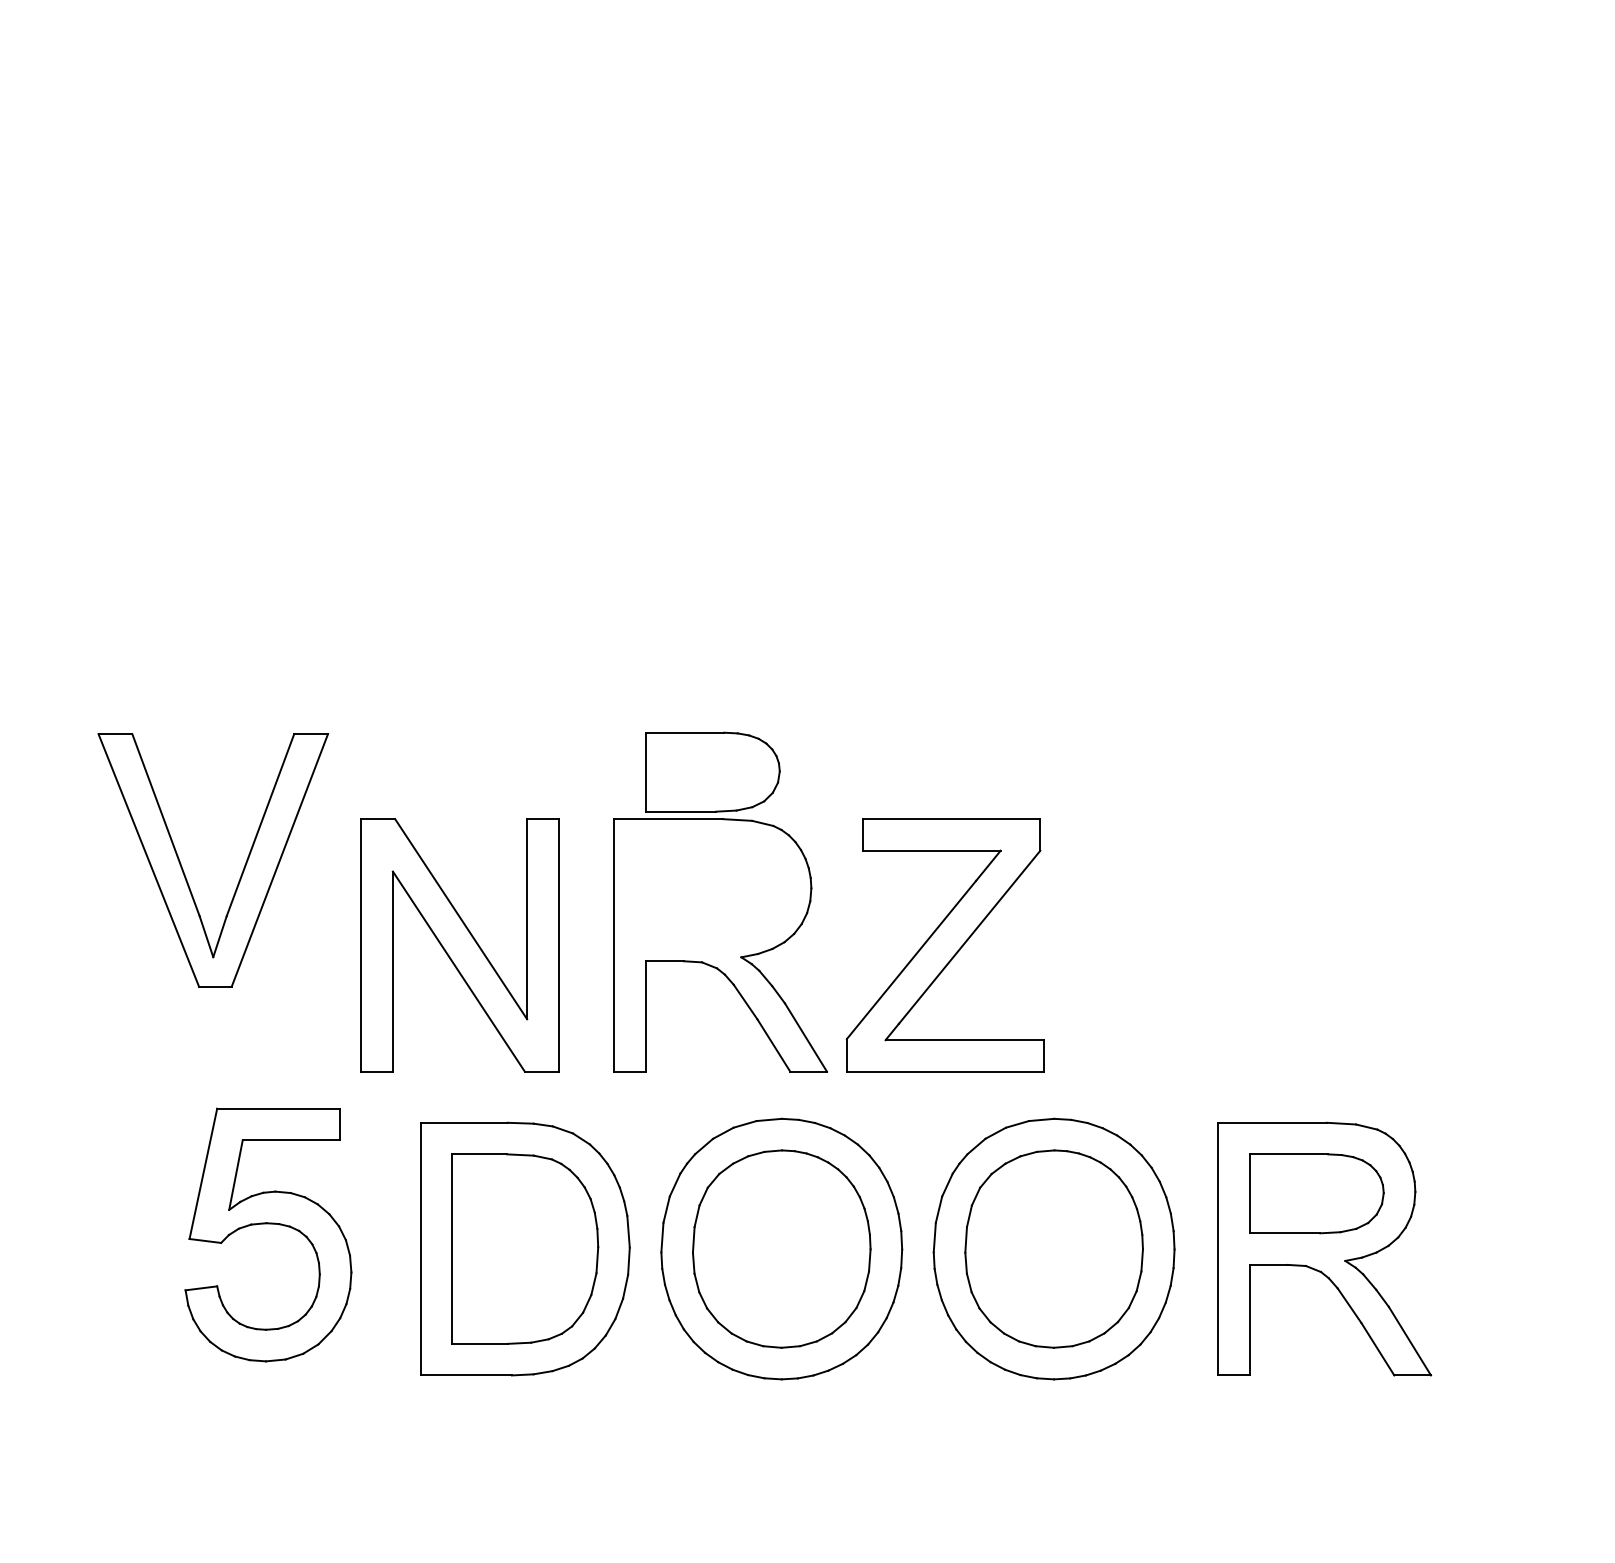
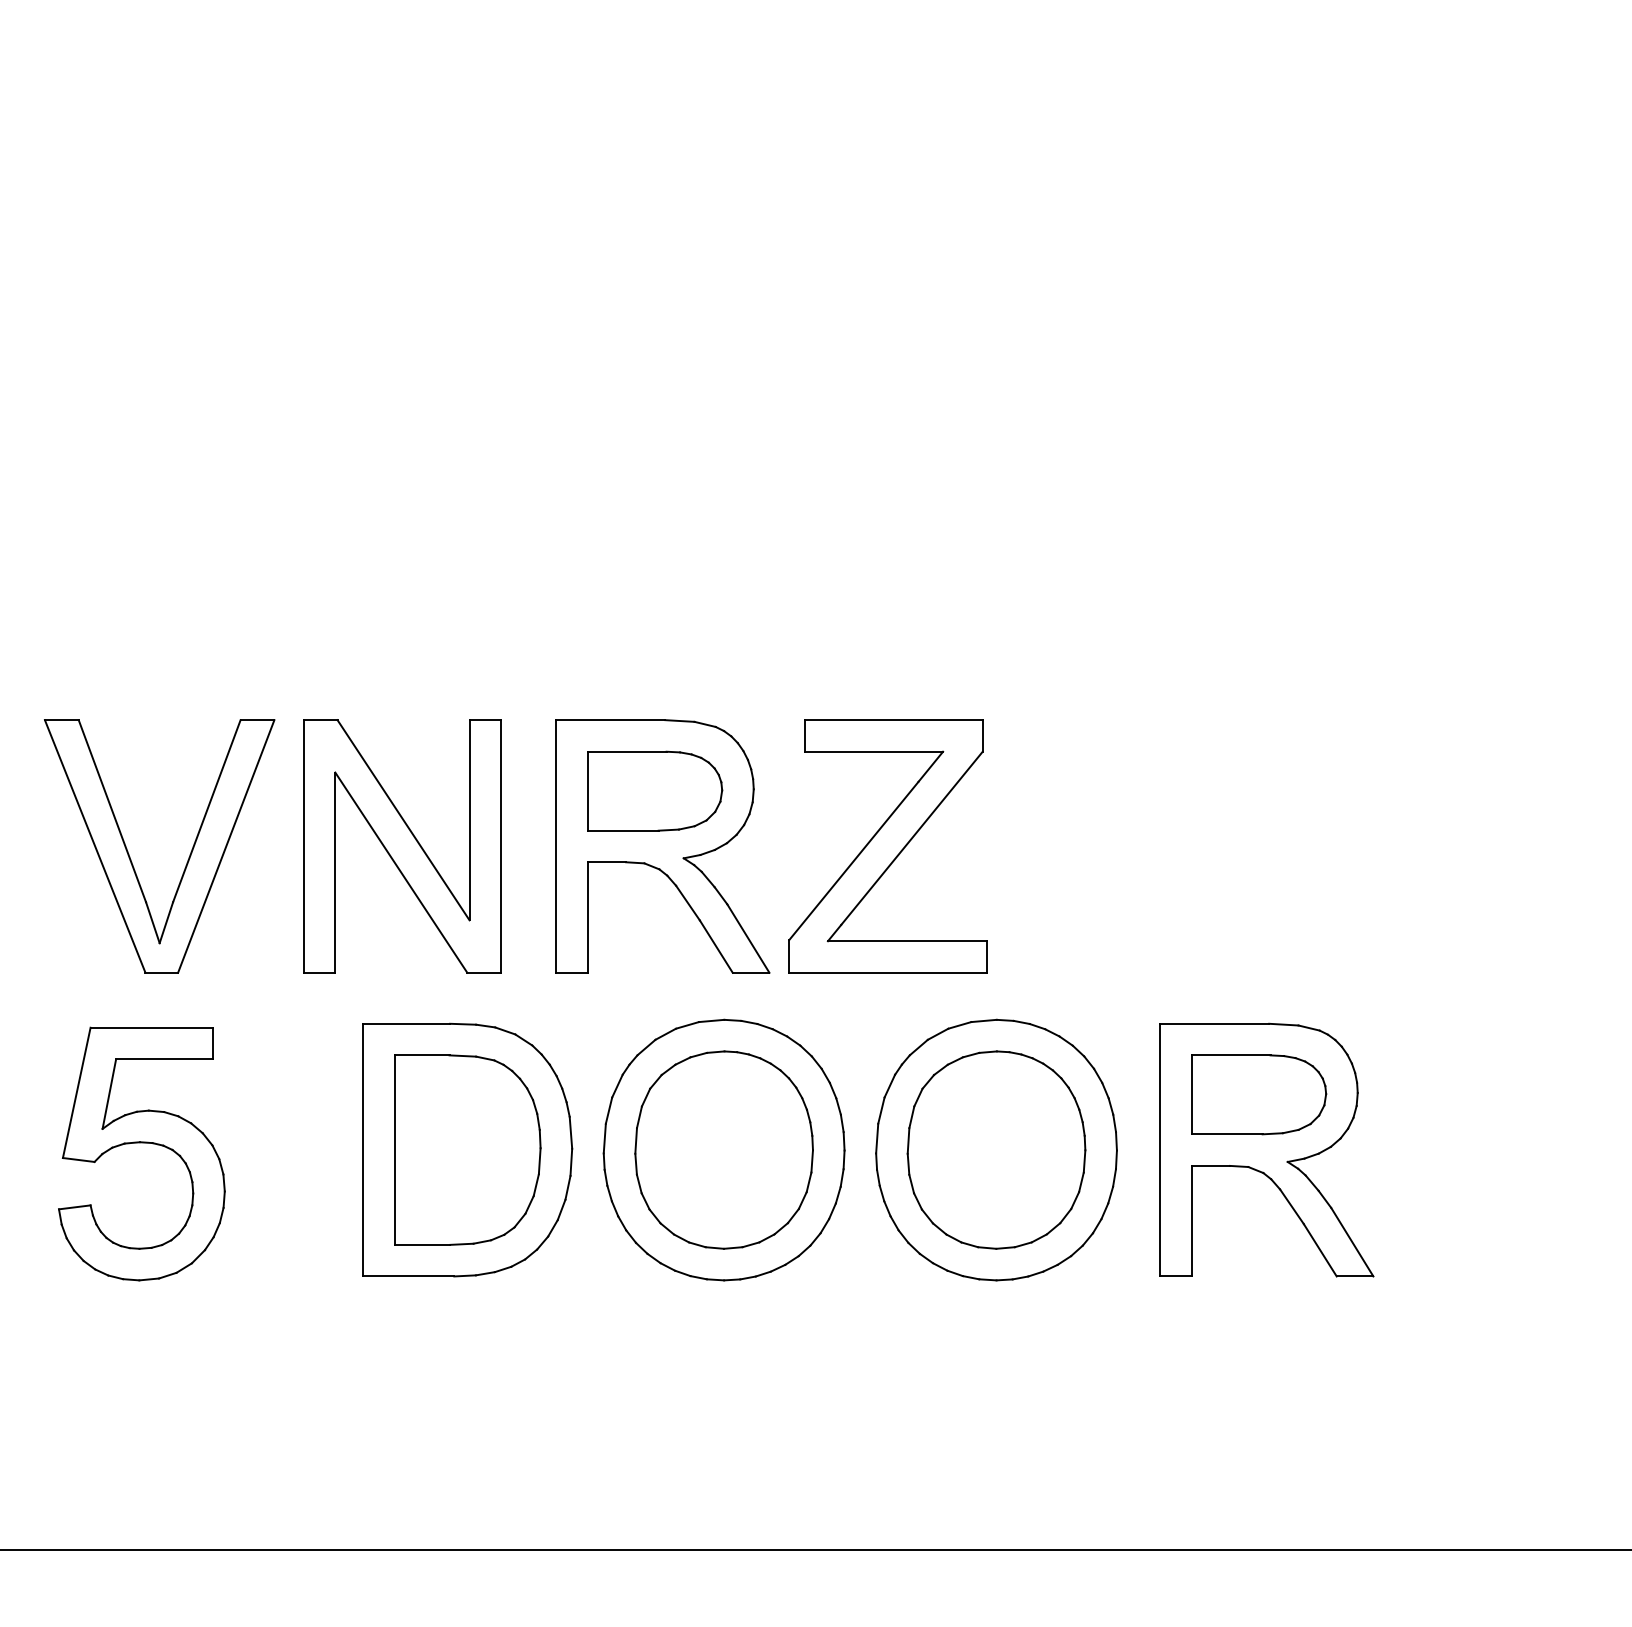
part: (713, 771) -> (655, 790), moved
part: (184, 870) -> (130, 856), moved
part: (268, 1224) -> (141, 1143), moved

